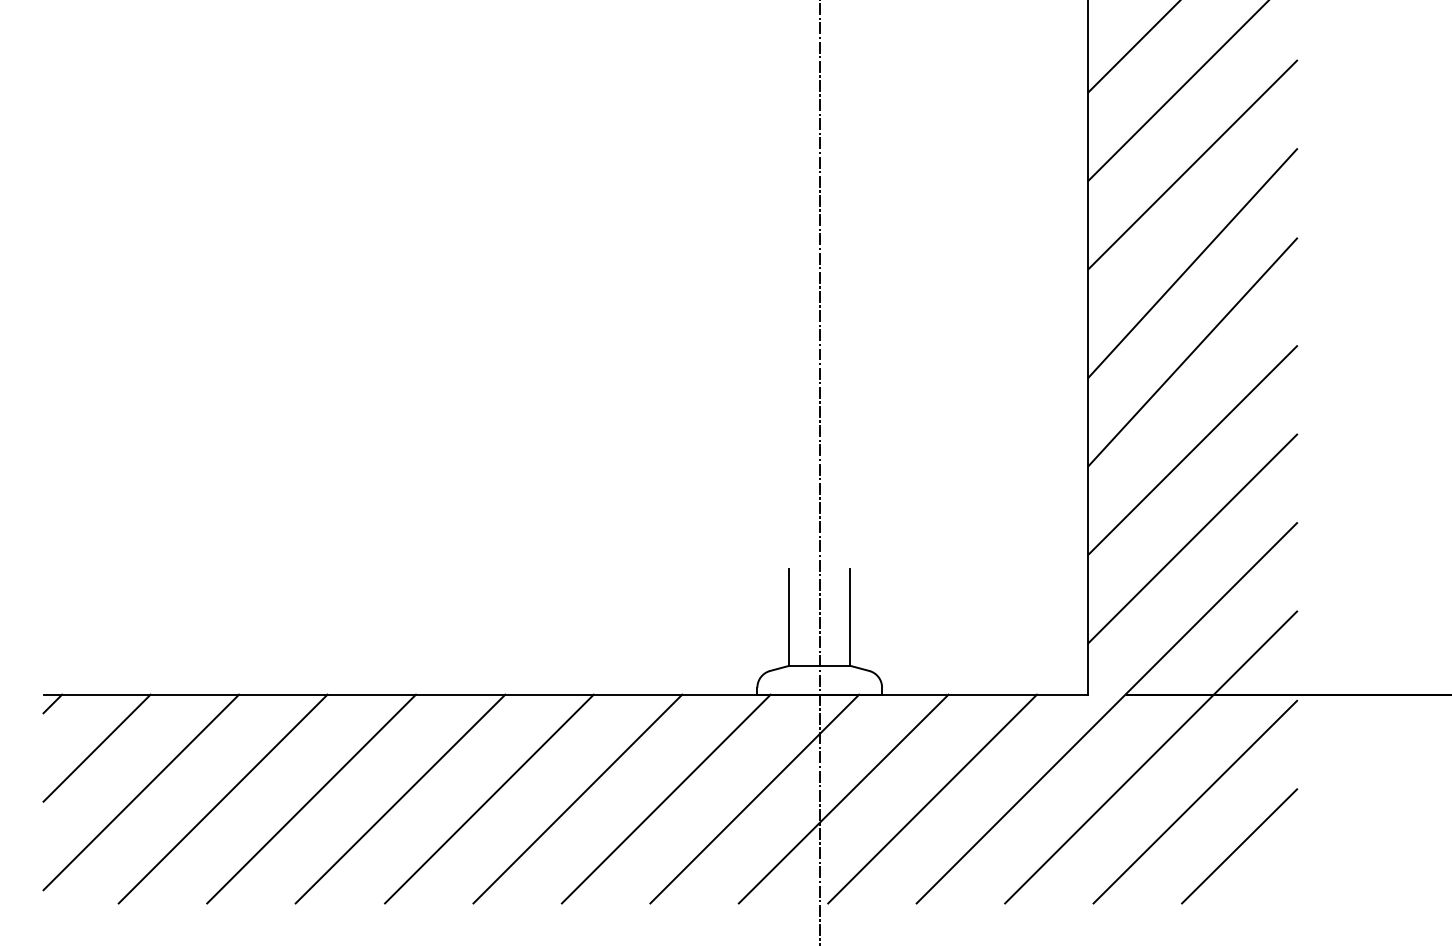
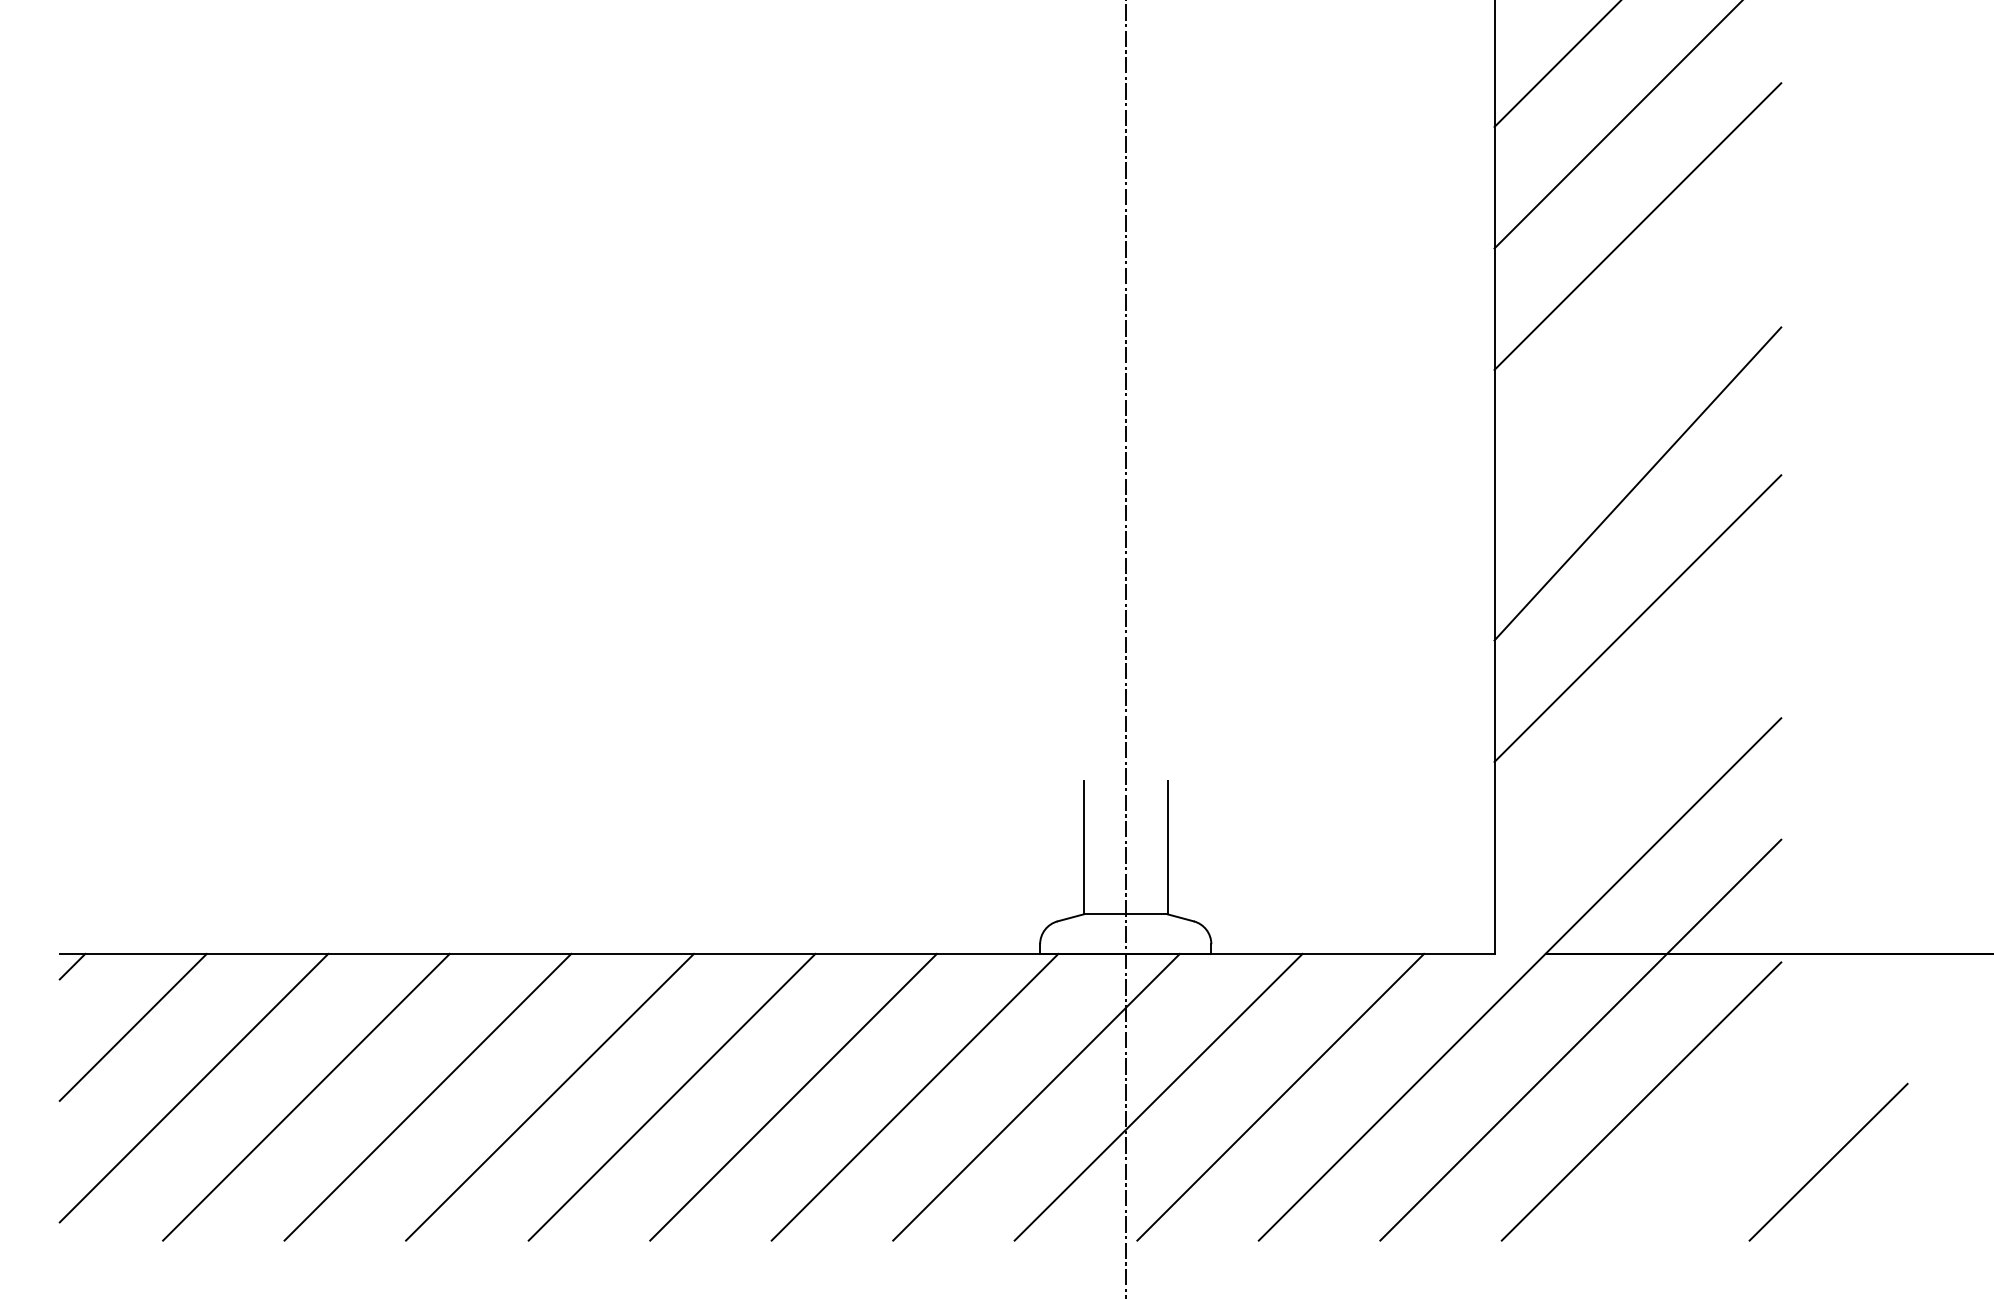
line: (1192, 263) -> (1637, 361), removed
line: (1192, 538) -> (1637, 739), removed
line: (1239, 846) -> (1828, 1162), moved

